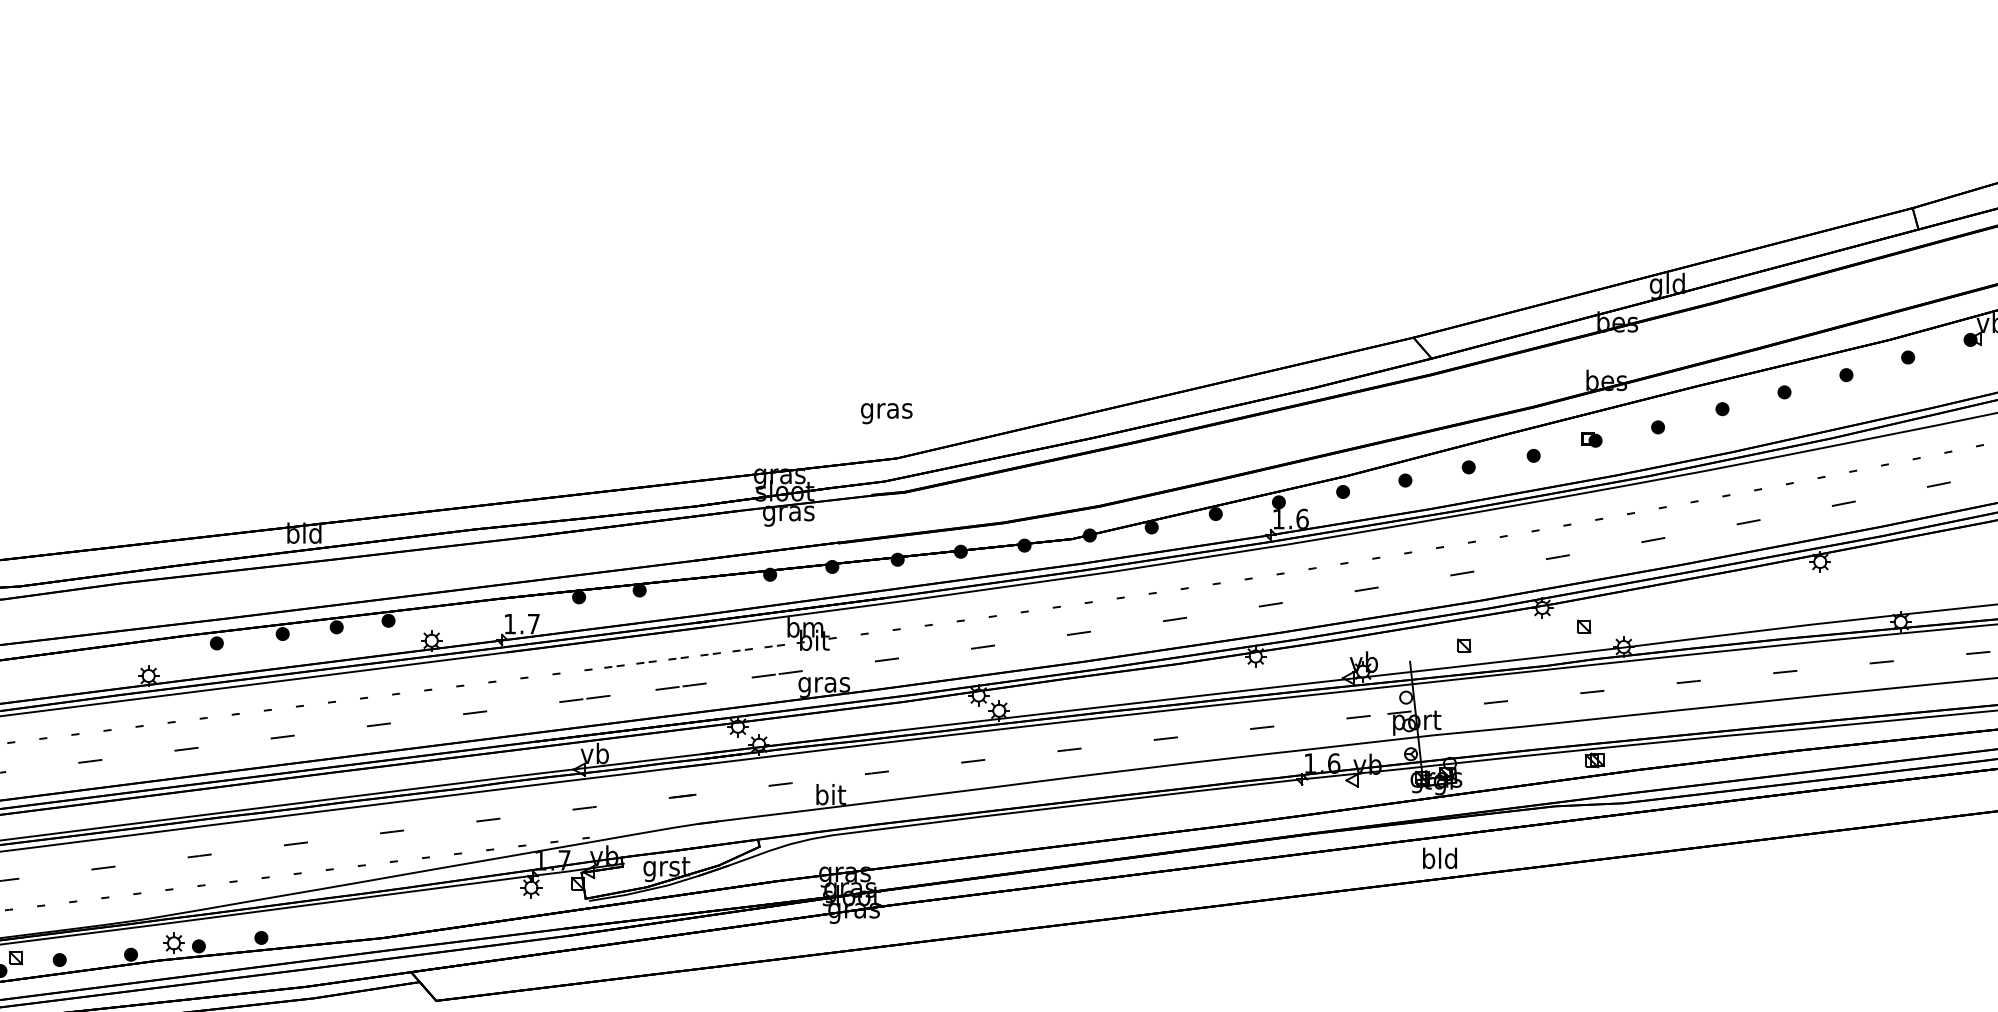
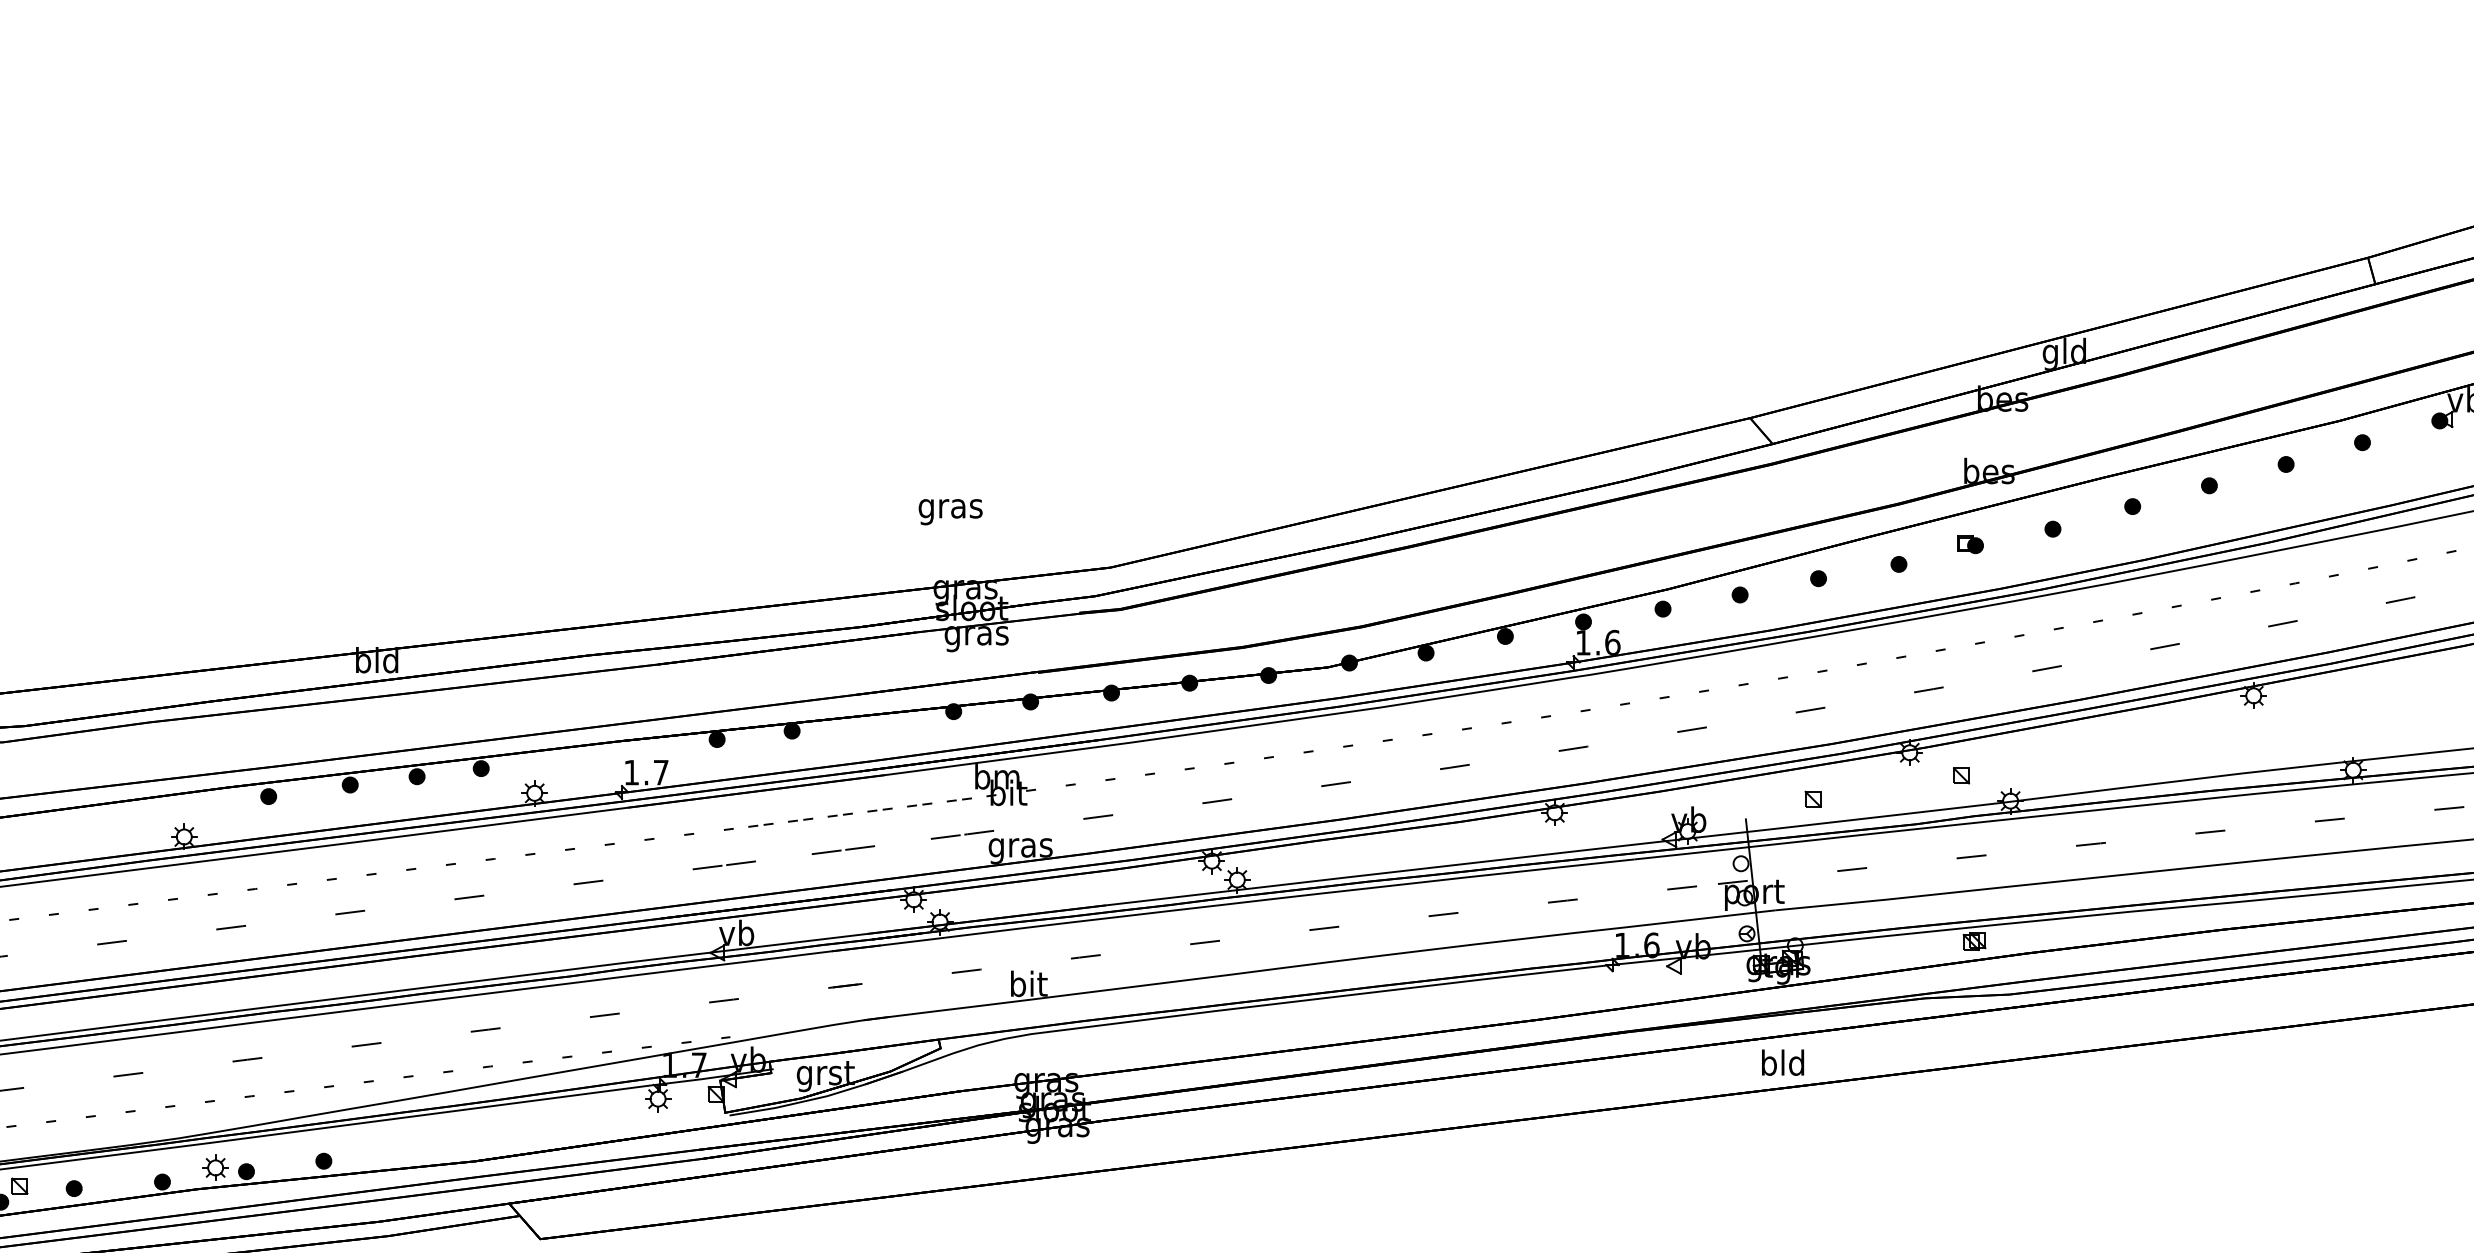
text: (886, 413) -> (950, 511), moved

